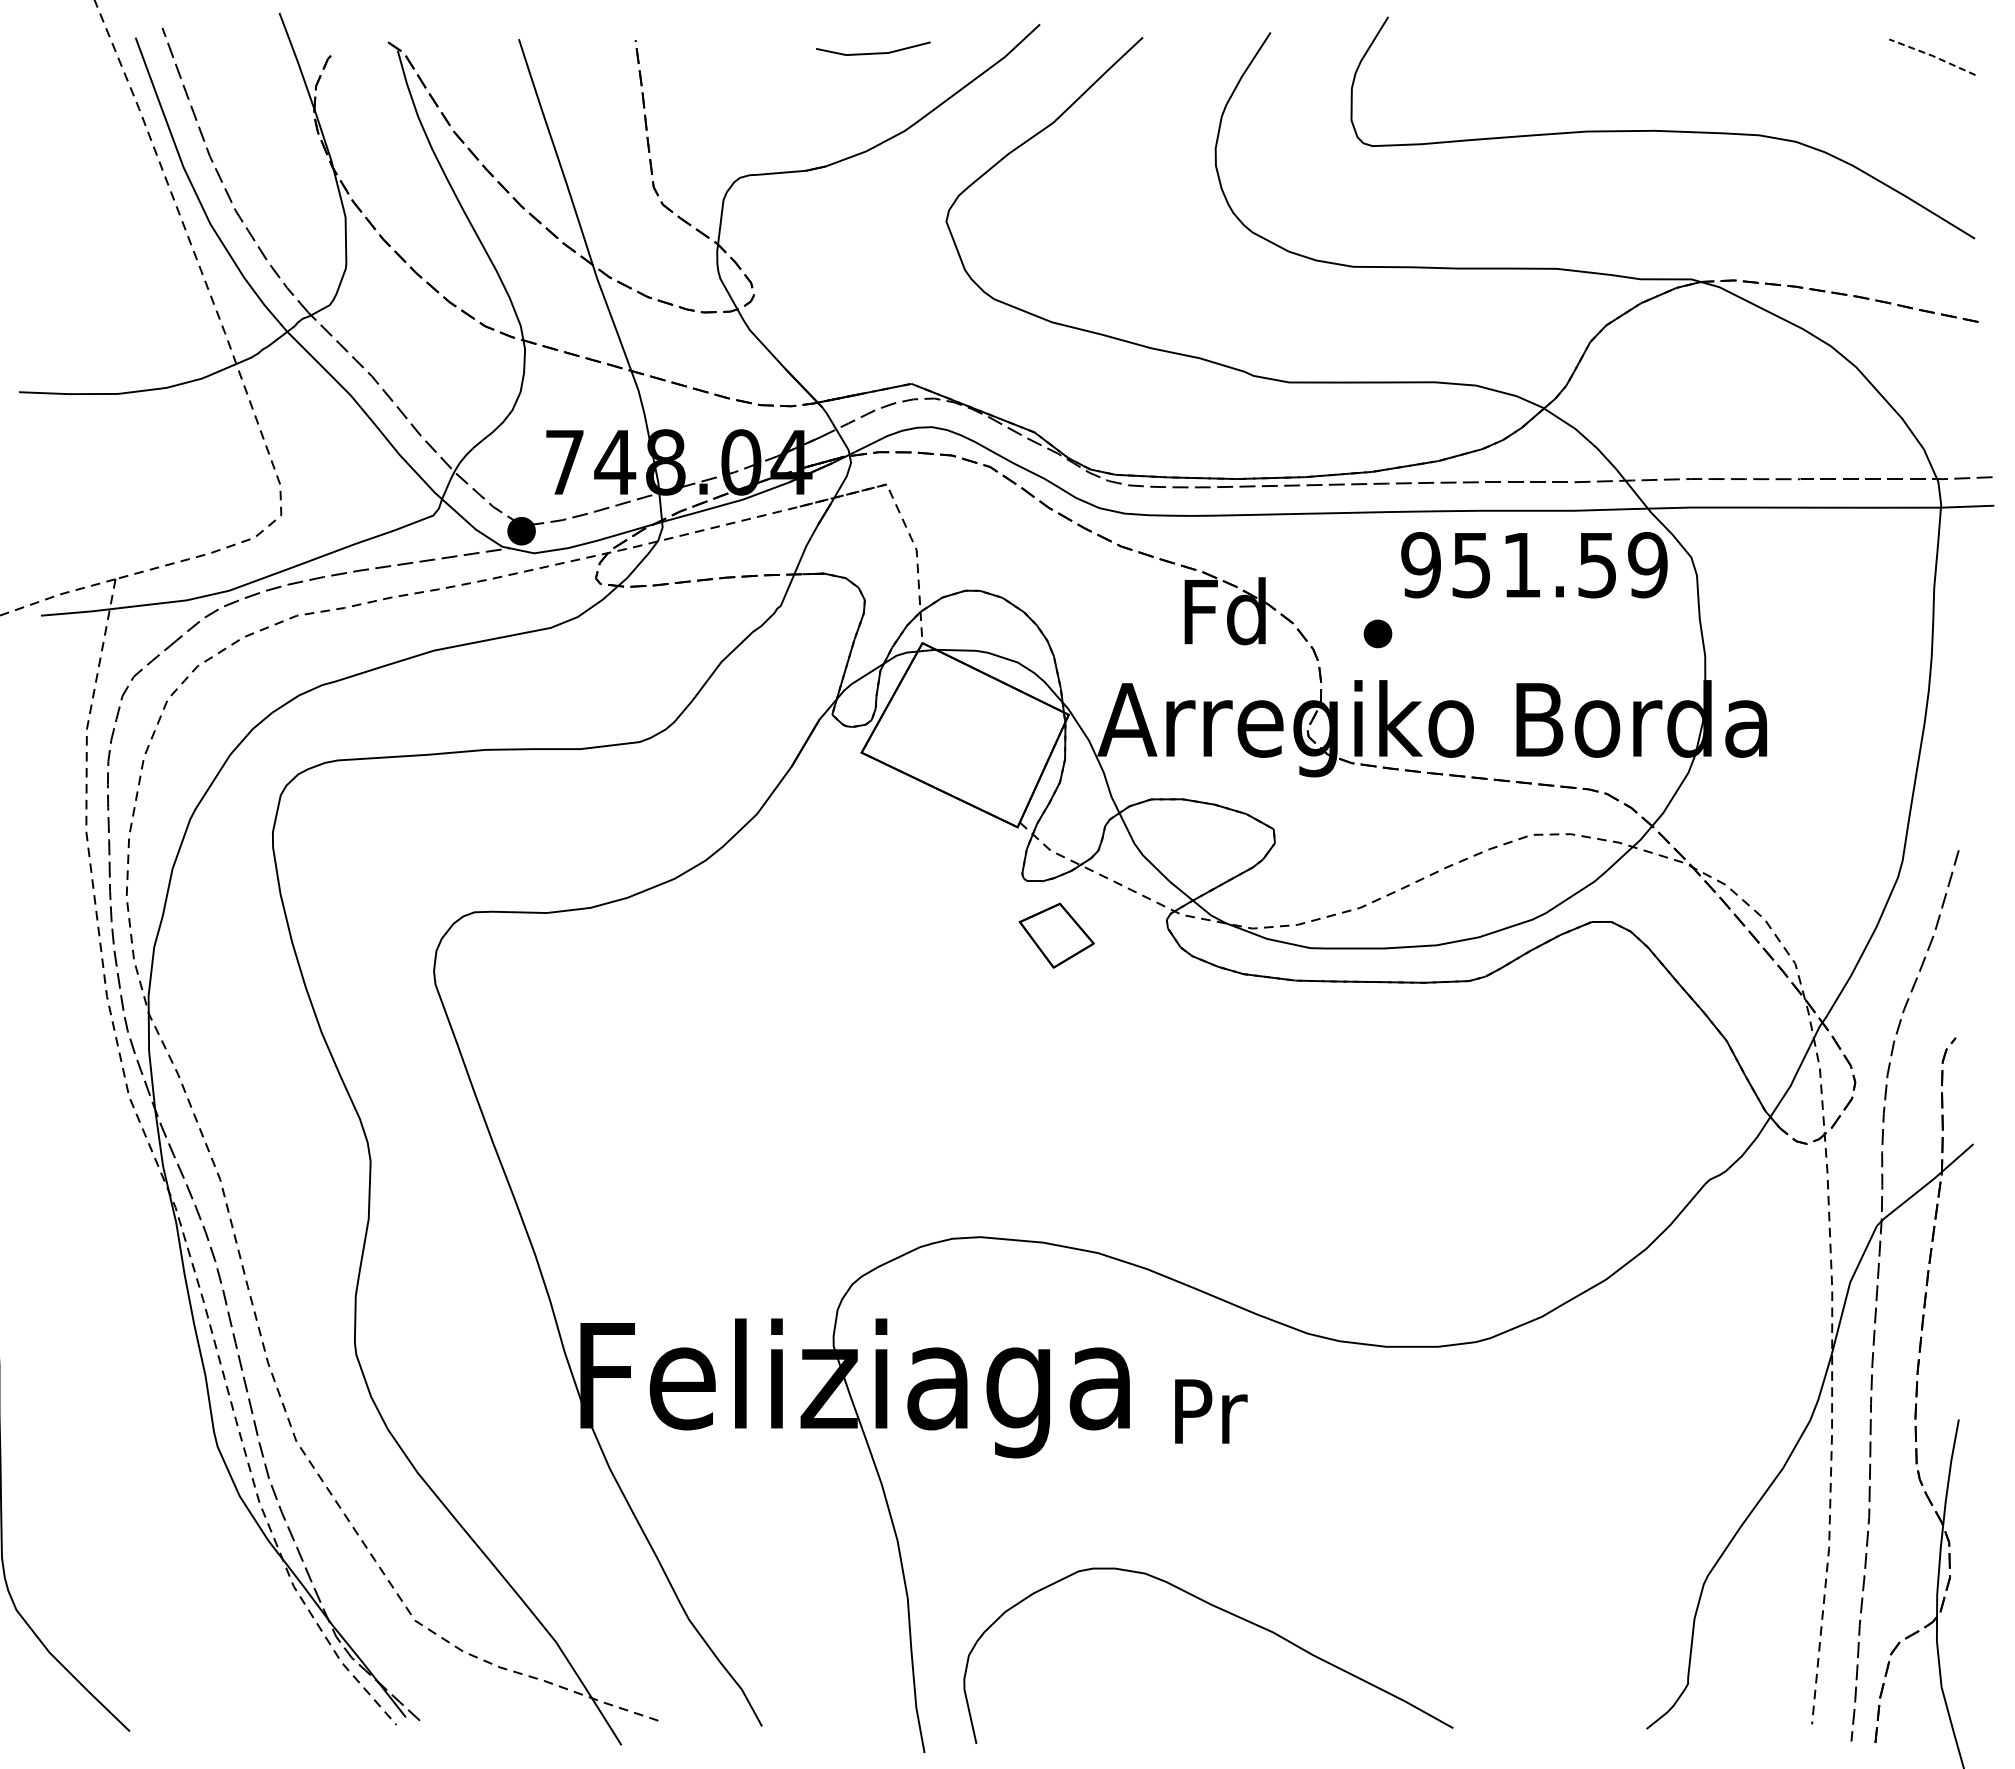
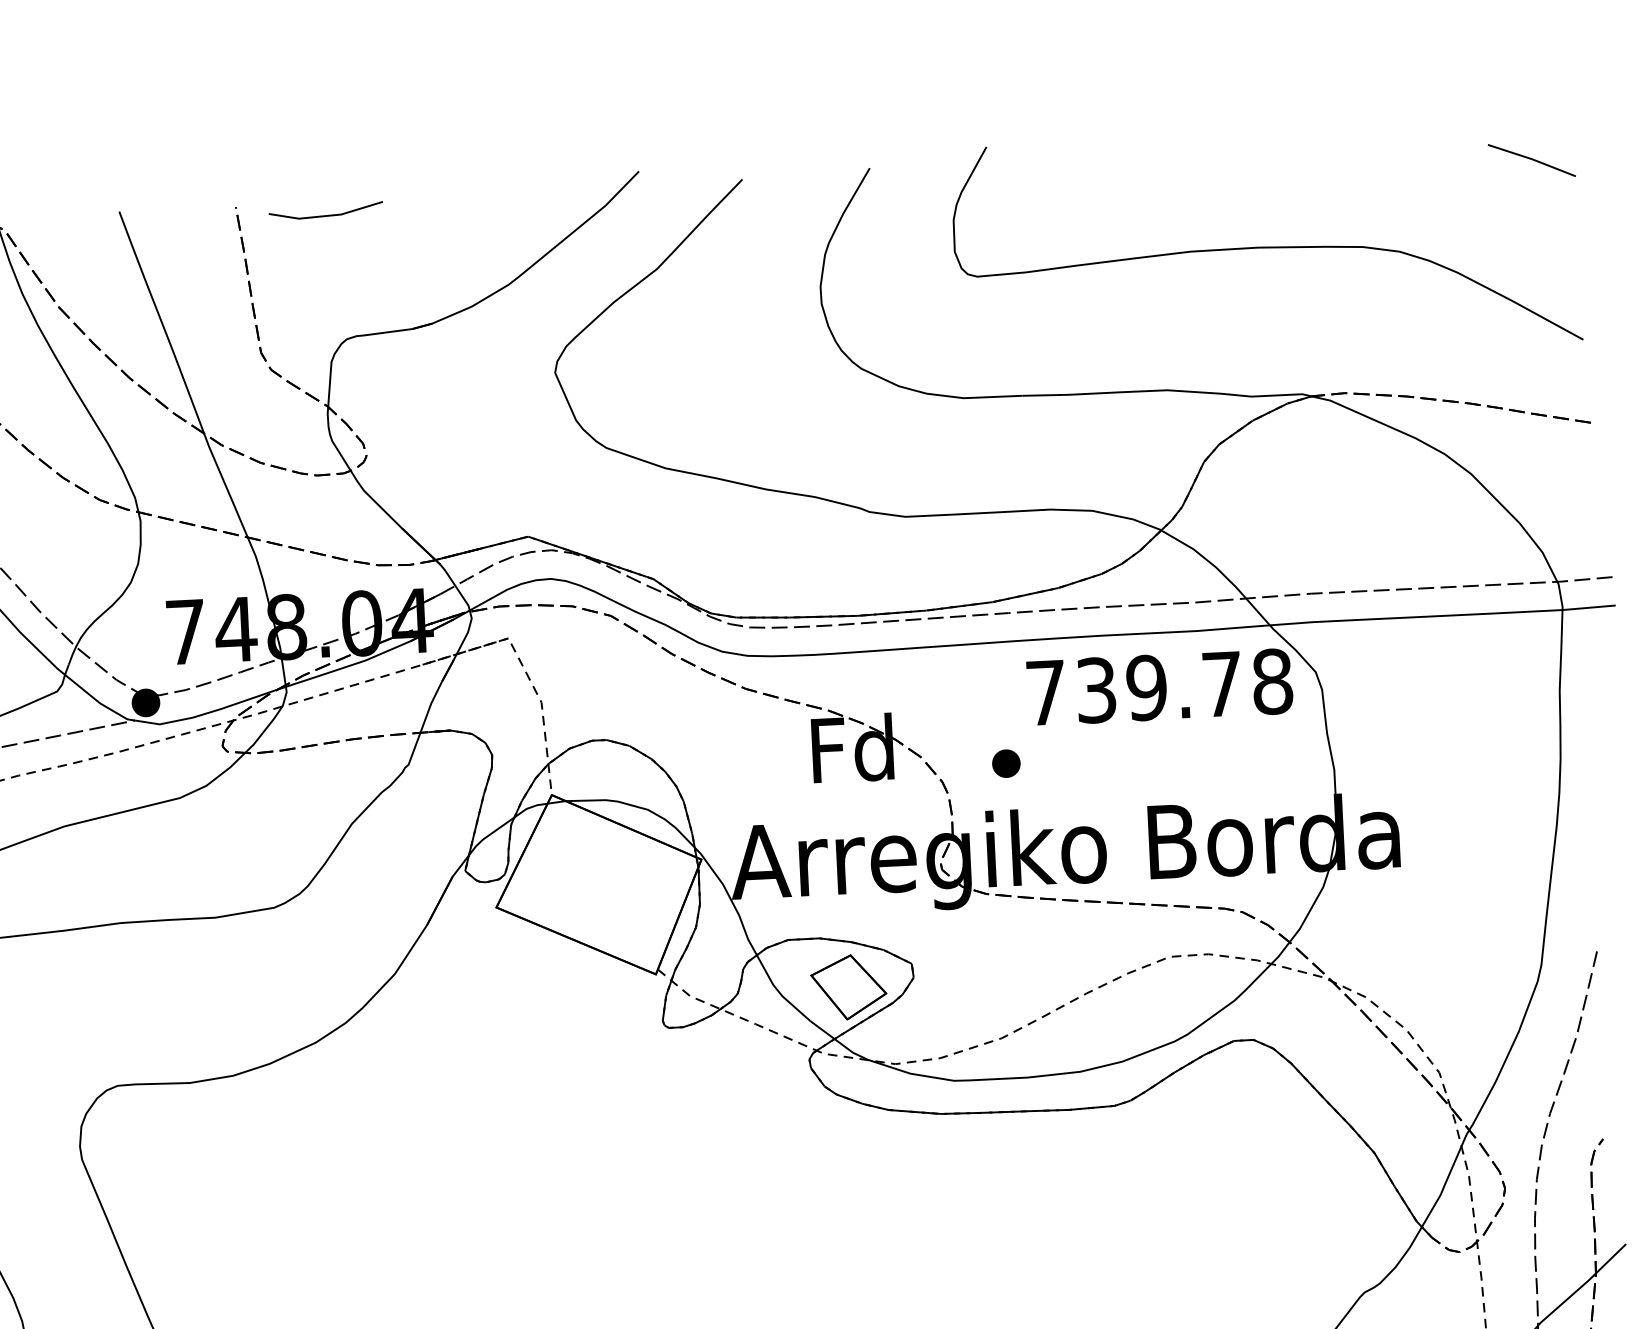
line: (873, 52) -> (326, 214), moved
line: (1932, 55) -> (1531, 158), dashed -> solid
text: (1534, 565) -> (1159, 687), 951.59 -> 739.78
part: (1056, 935) -> (848, 987), moved

